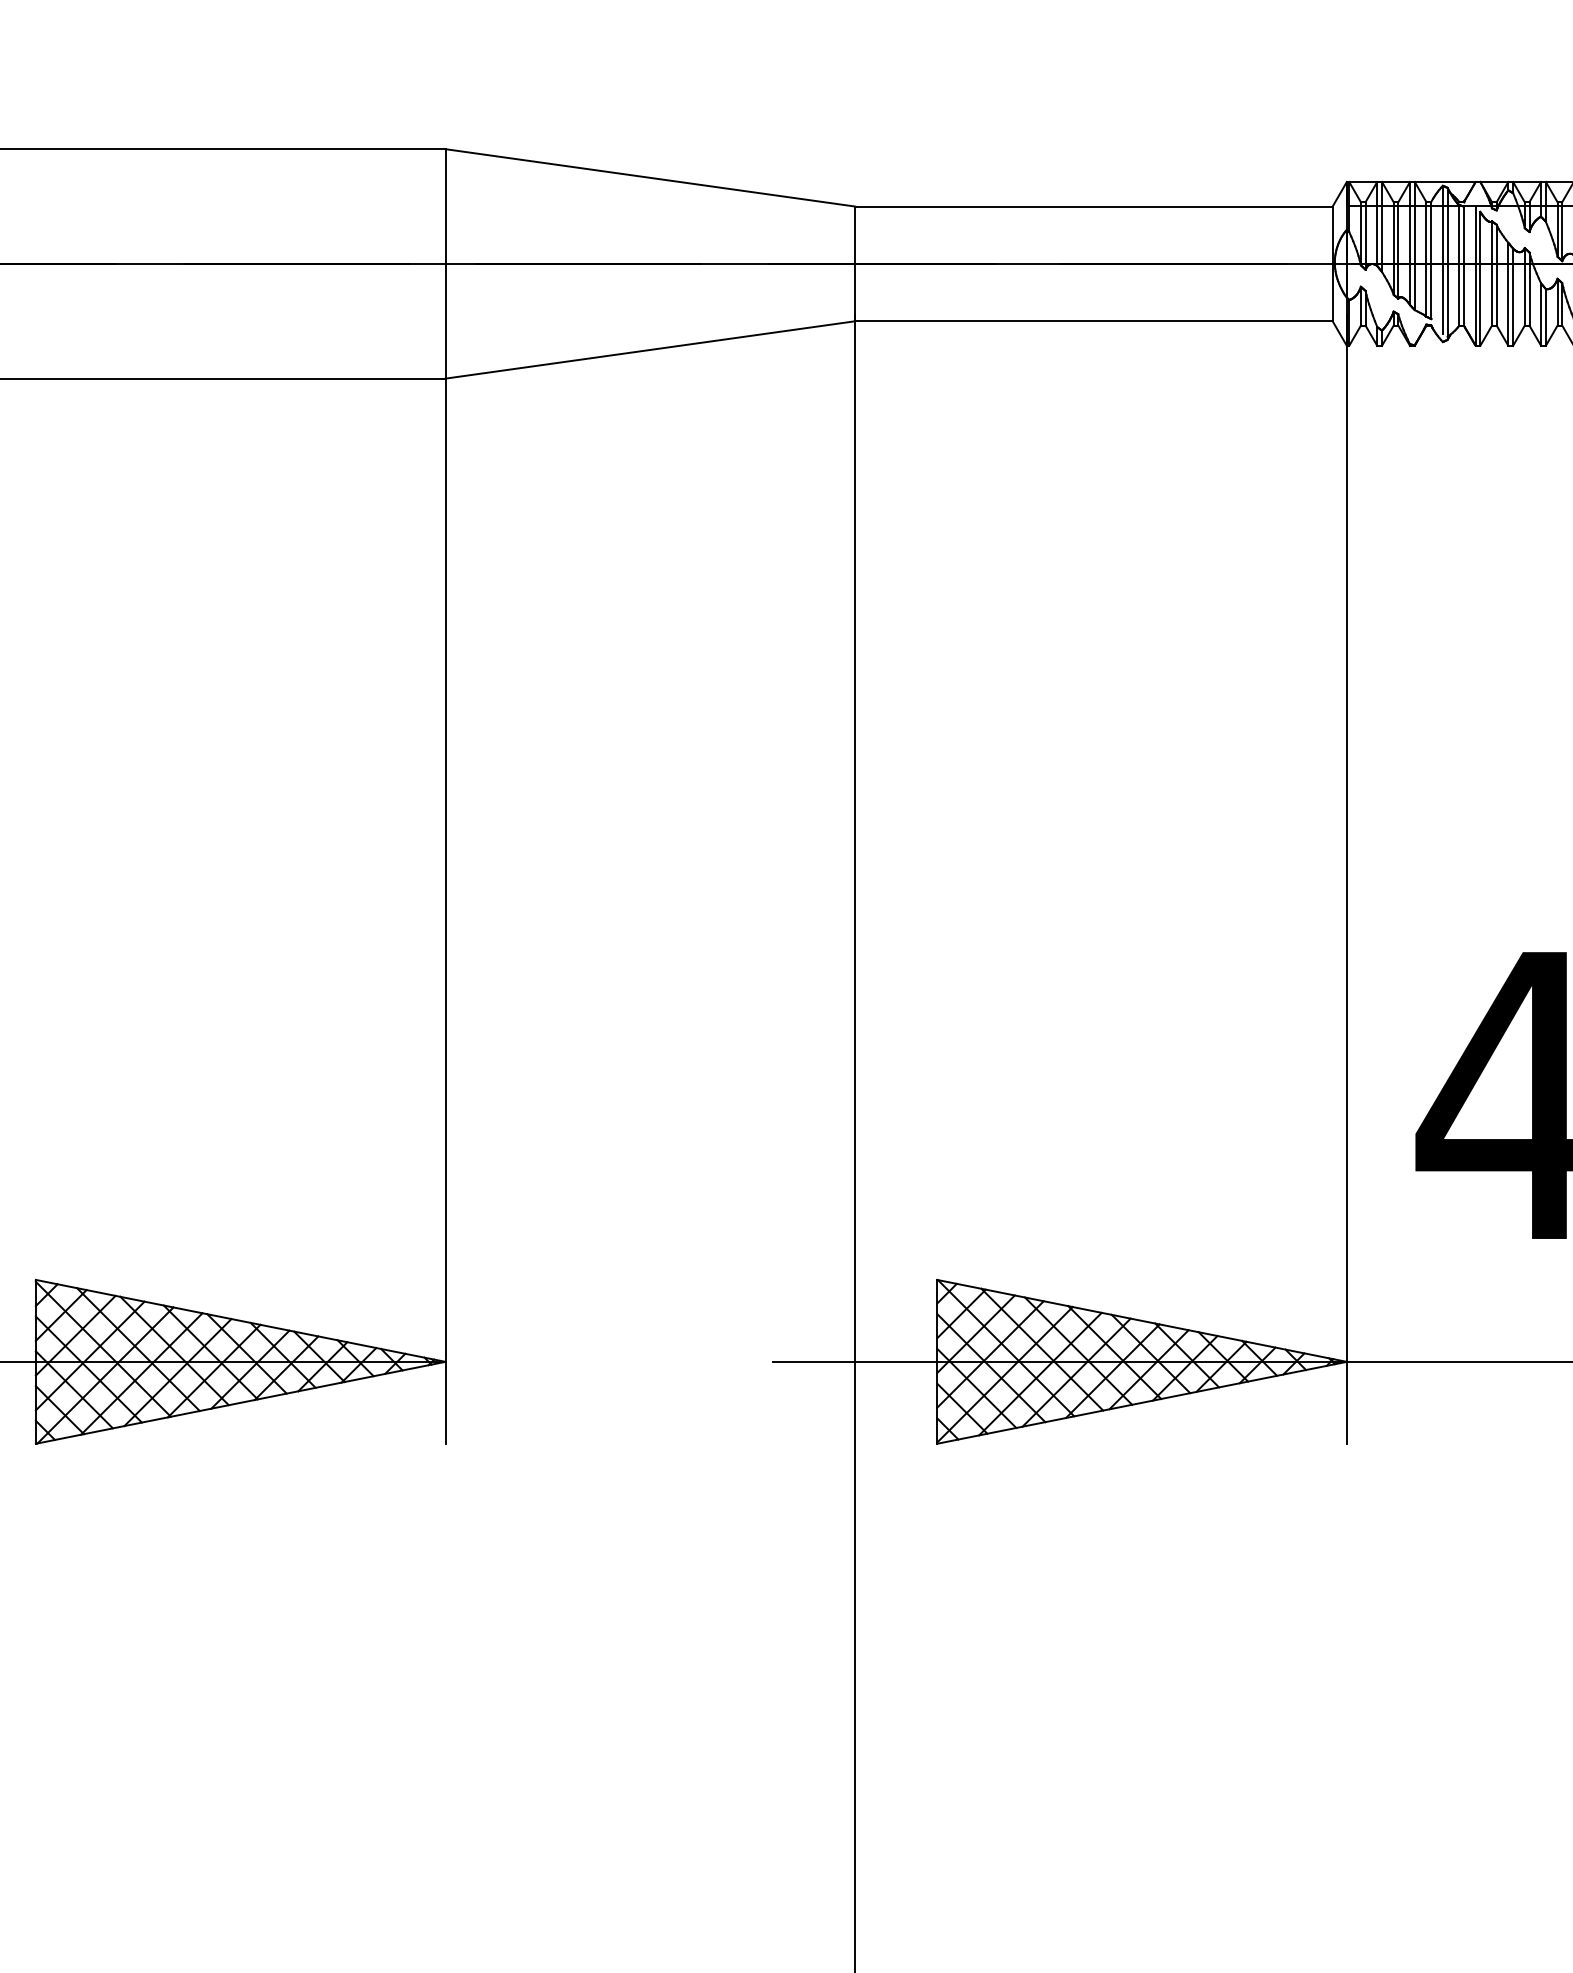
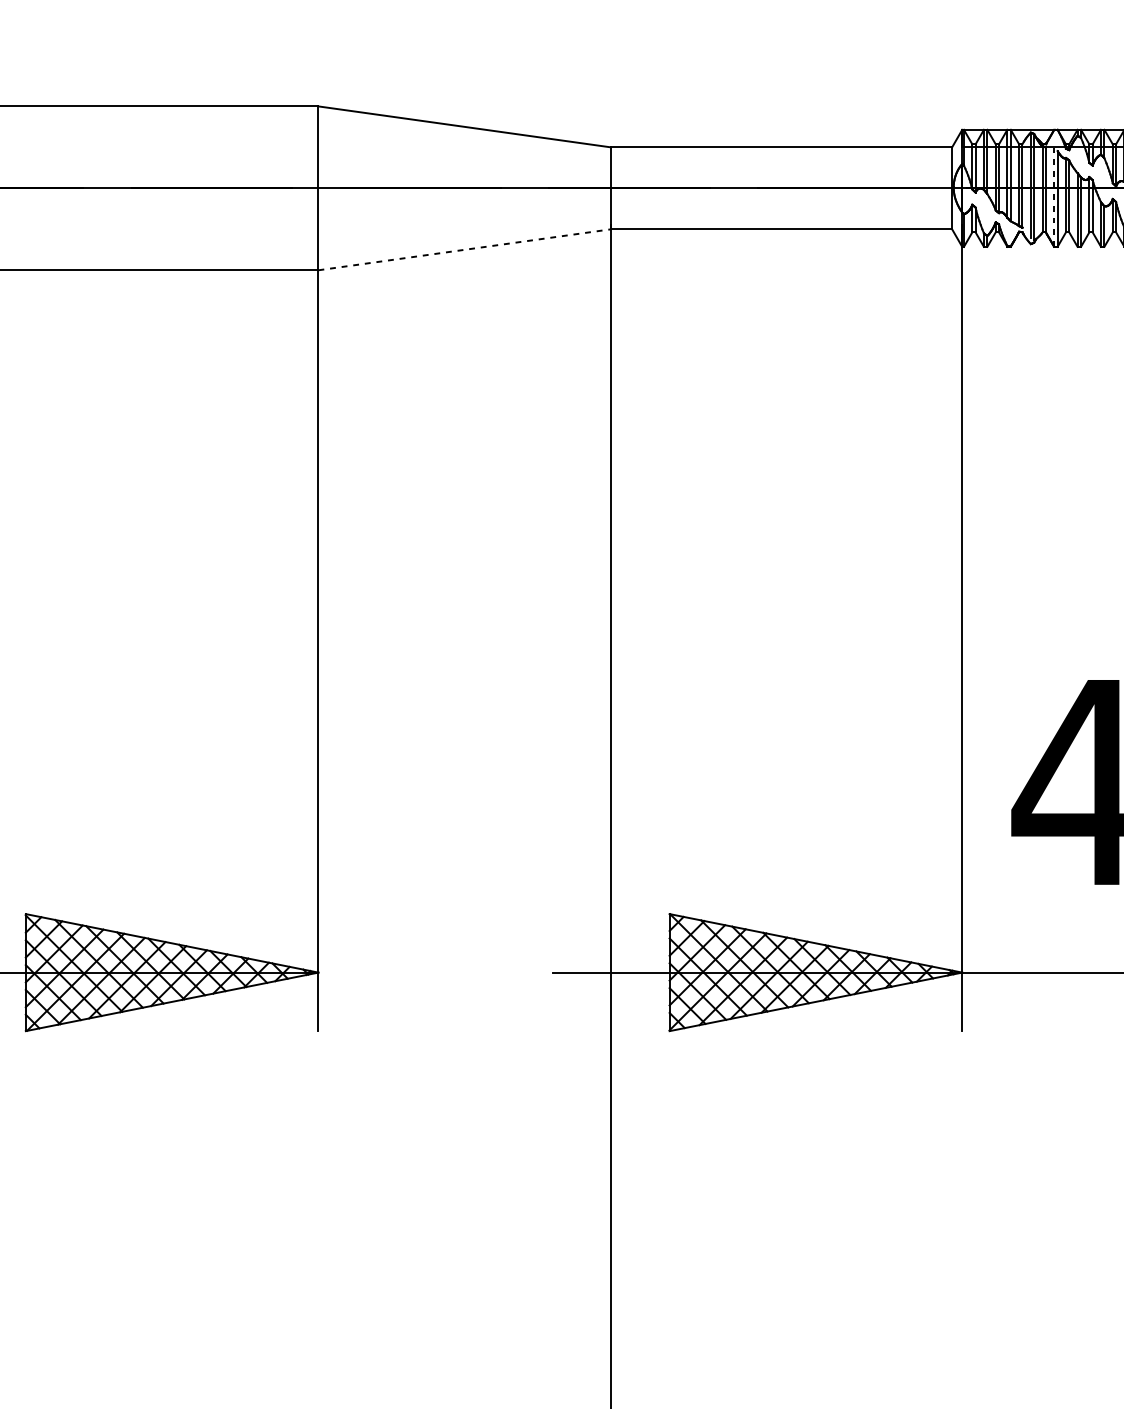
line: (1475, 276) -> (1054, 197), solid -> dashed
line: (650, 349) -> (464, 249), solid -> dashed

